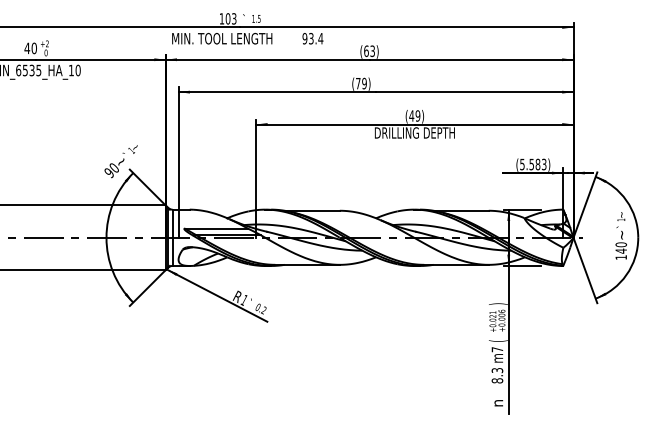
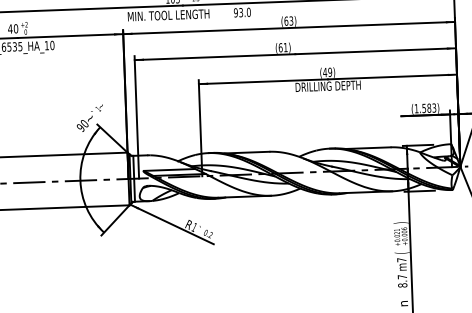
text: (320, 38) -> (248, 12), 93.4 -> 93.0
text: (361, 83) -> (283, 47), (79) -> (61)
text: (522, 164) -> (416, 108), (5.583) -> (1.583)
text: (497, 370) -> (402, 277), 8.3 -> 8.7

